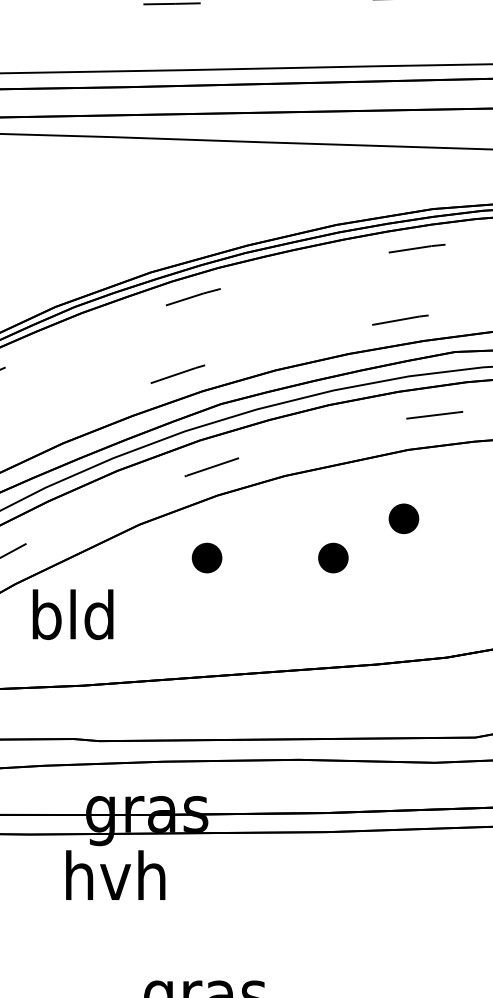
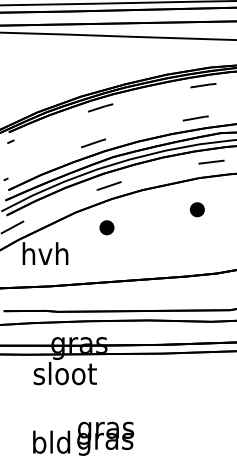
part: (332, 557) -> (164, 227), removed
text: (73, 614) -> (45, 253), bld -> hvh
text: (114, 875) -> (64, 373), hvh -> sloot

